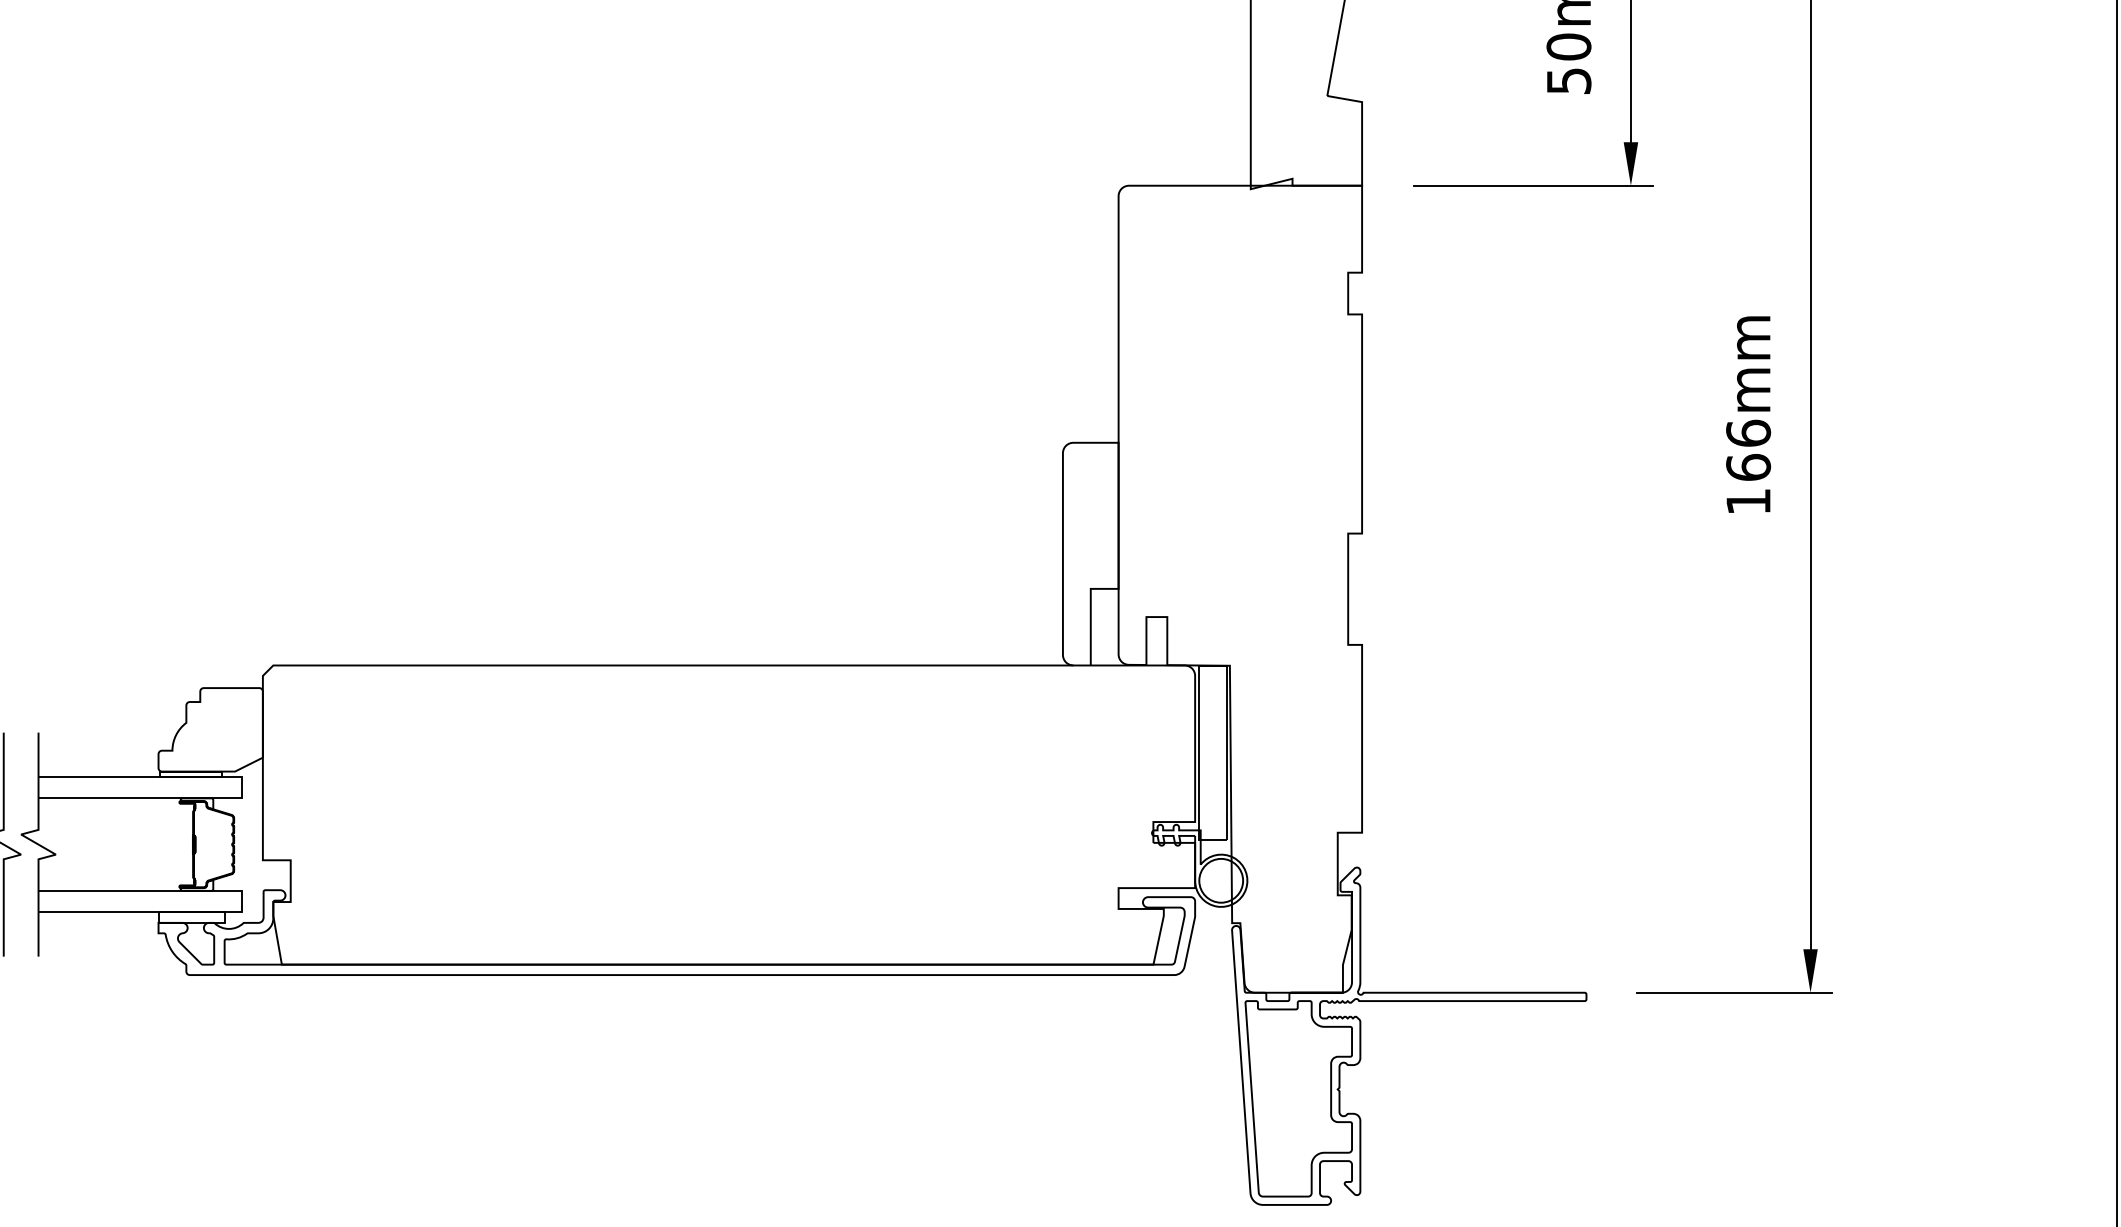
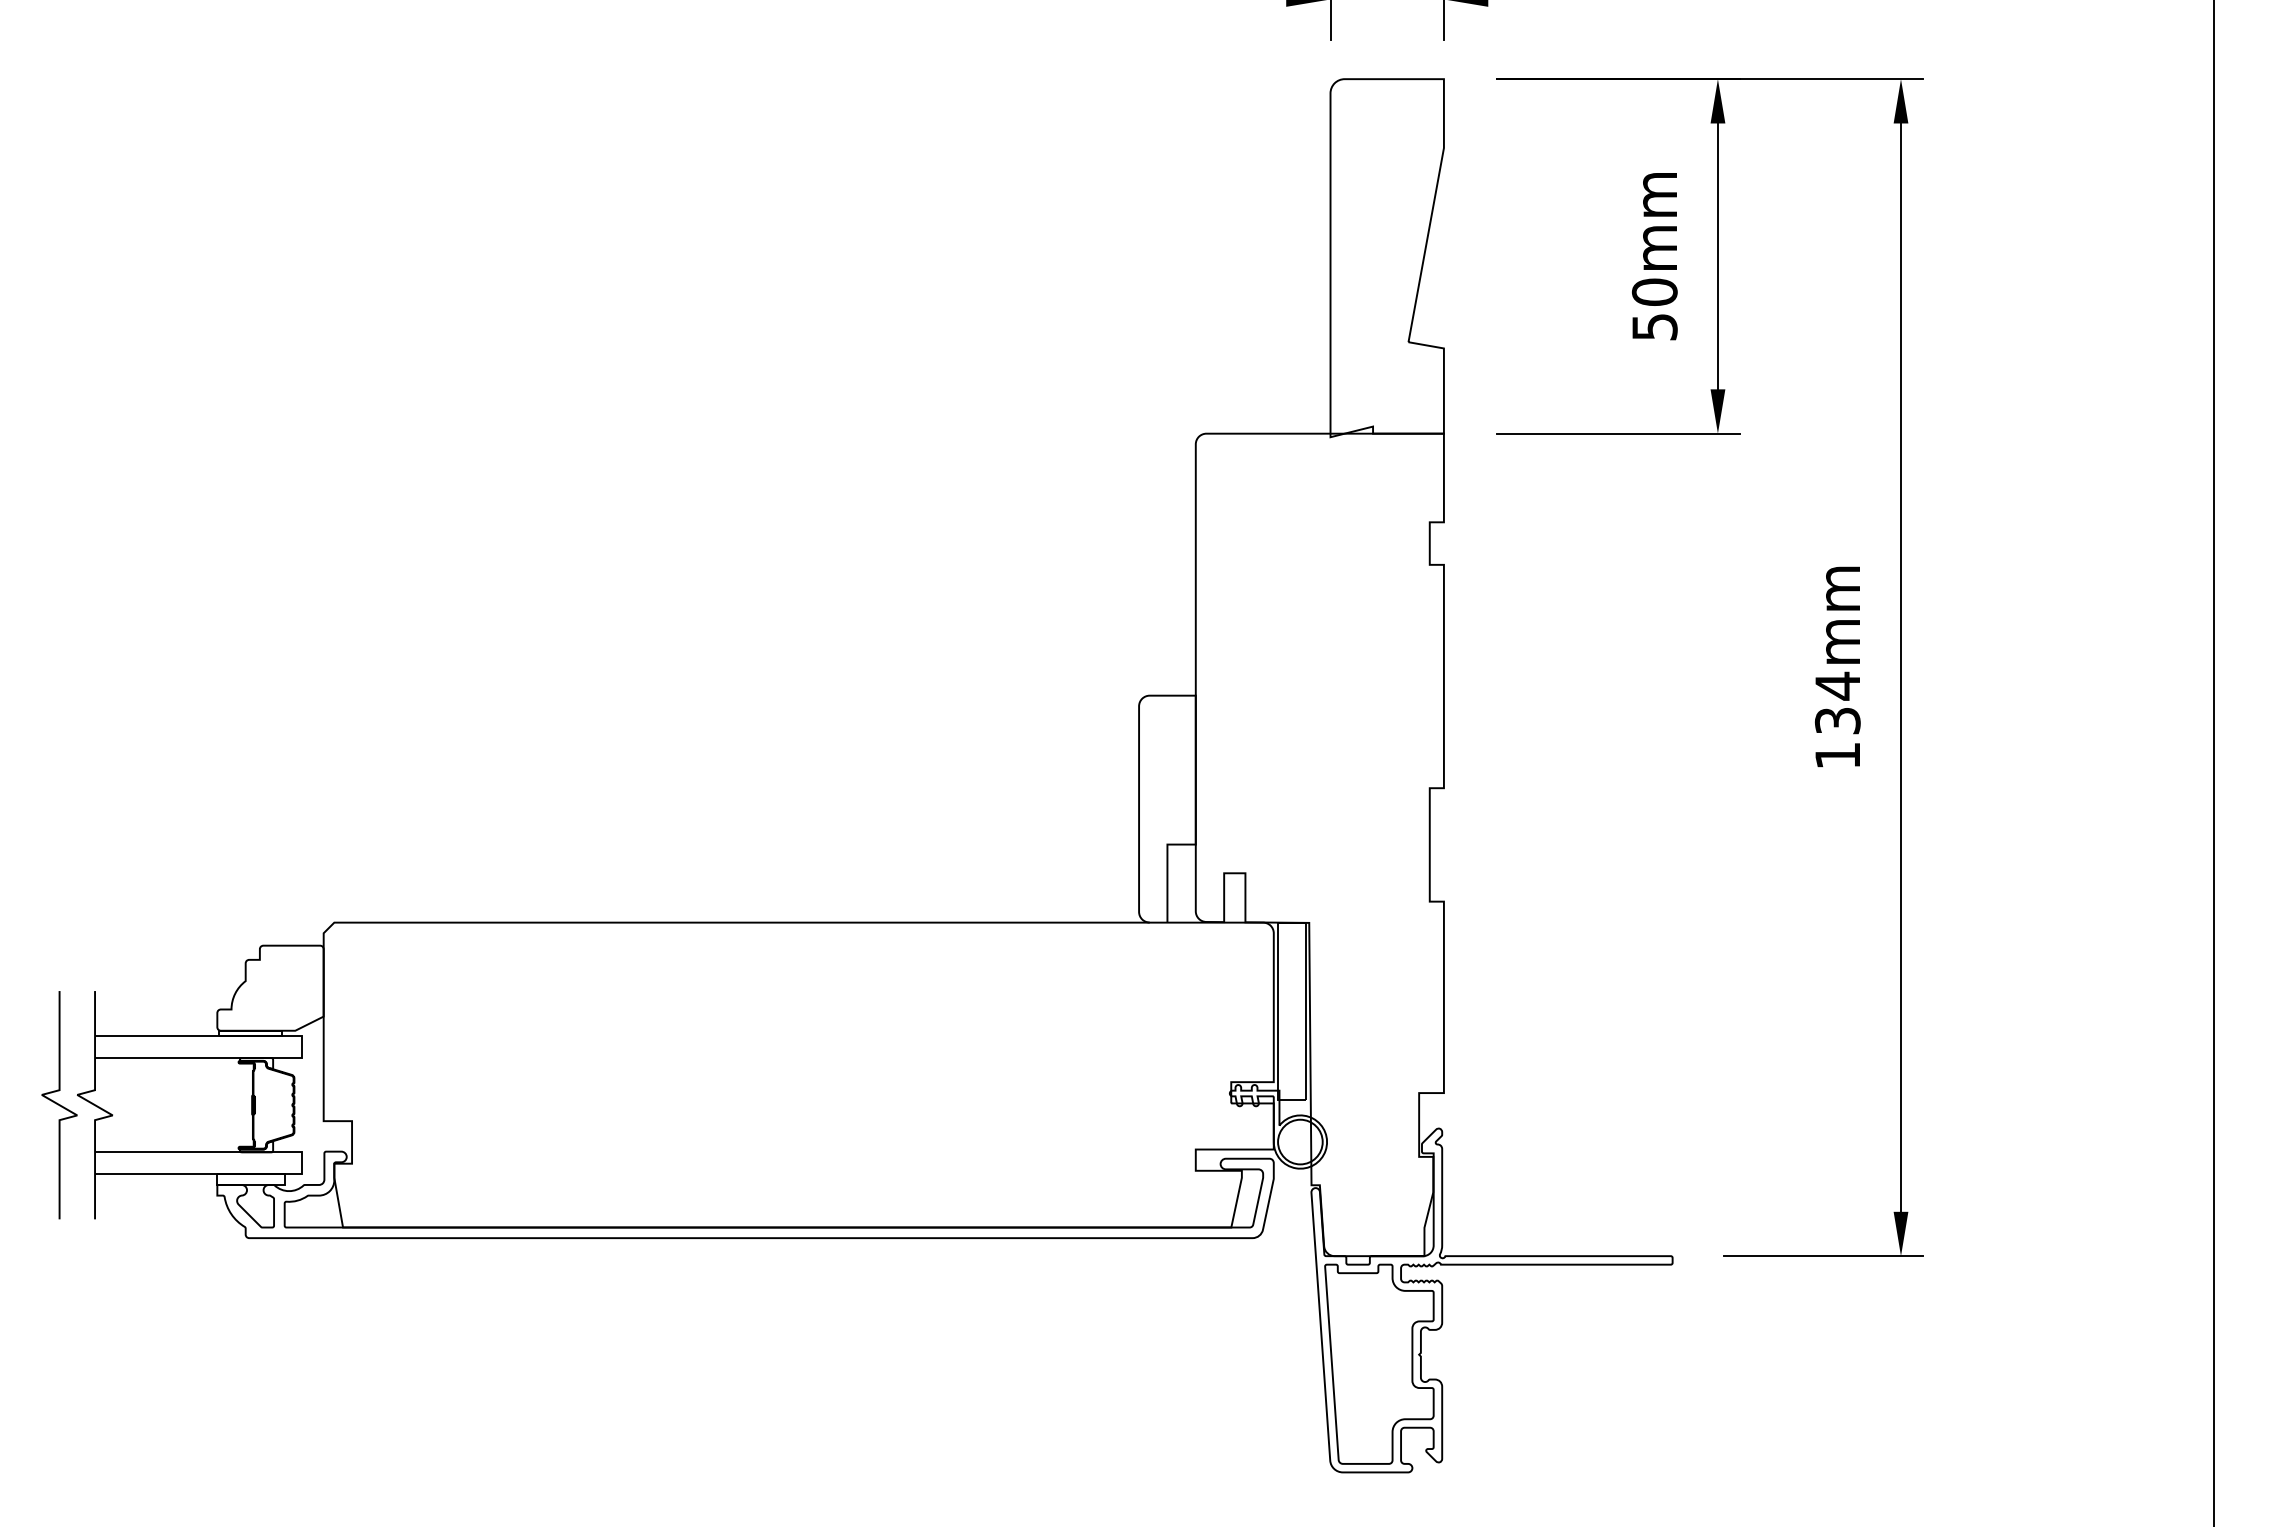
text: (1748, 449) -> (1837, 702), 166mm -> 134mm

